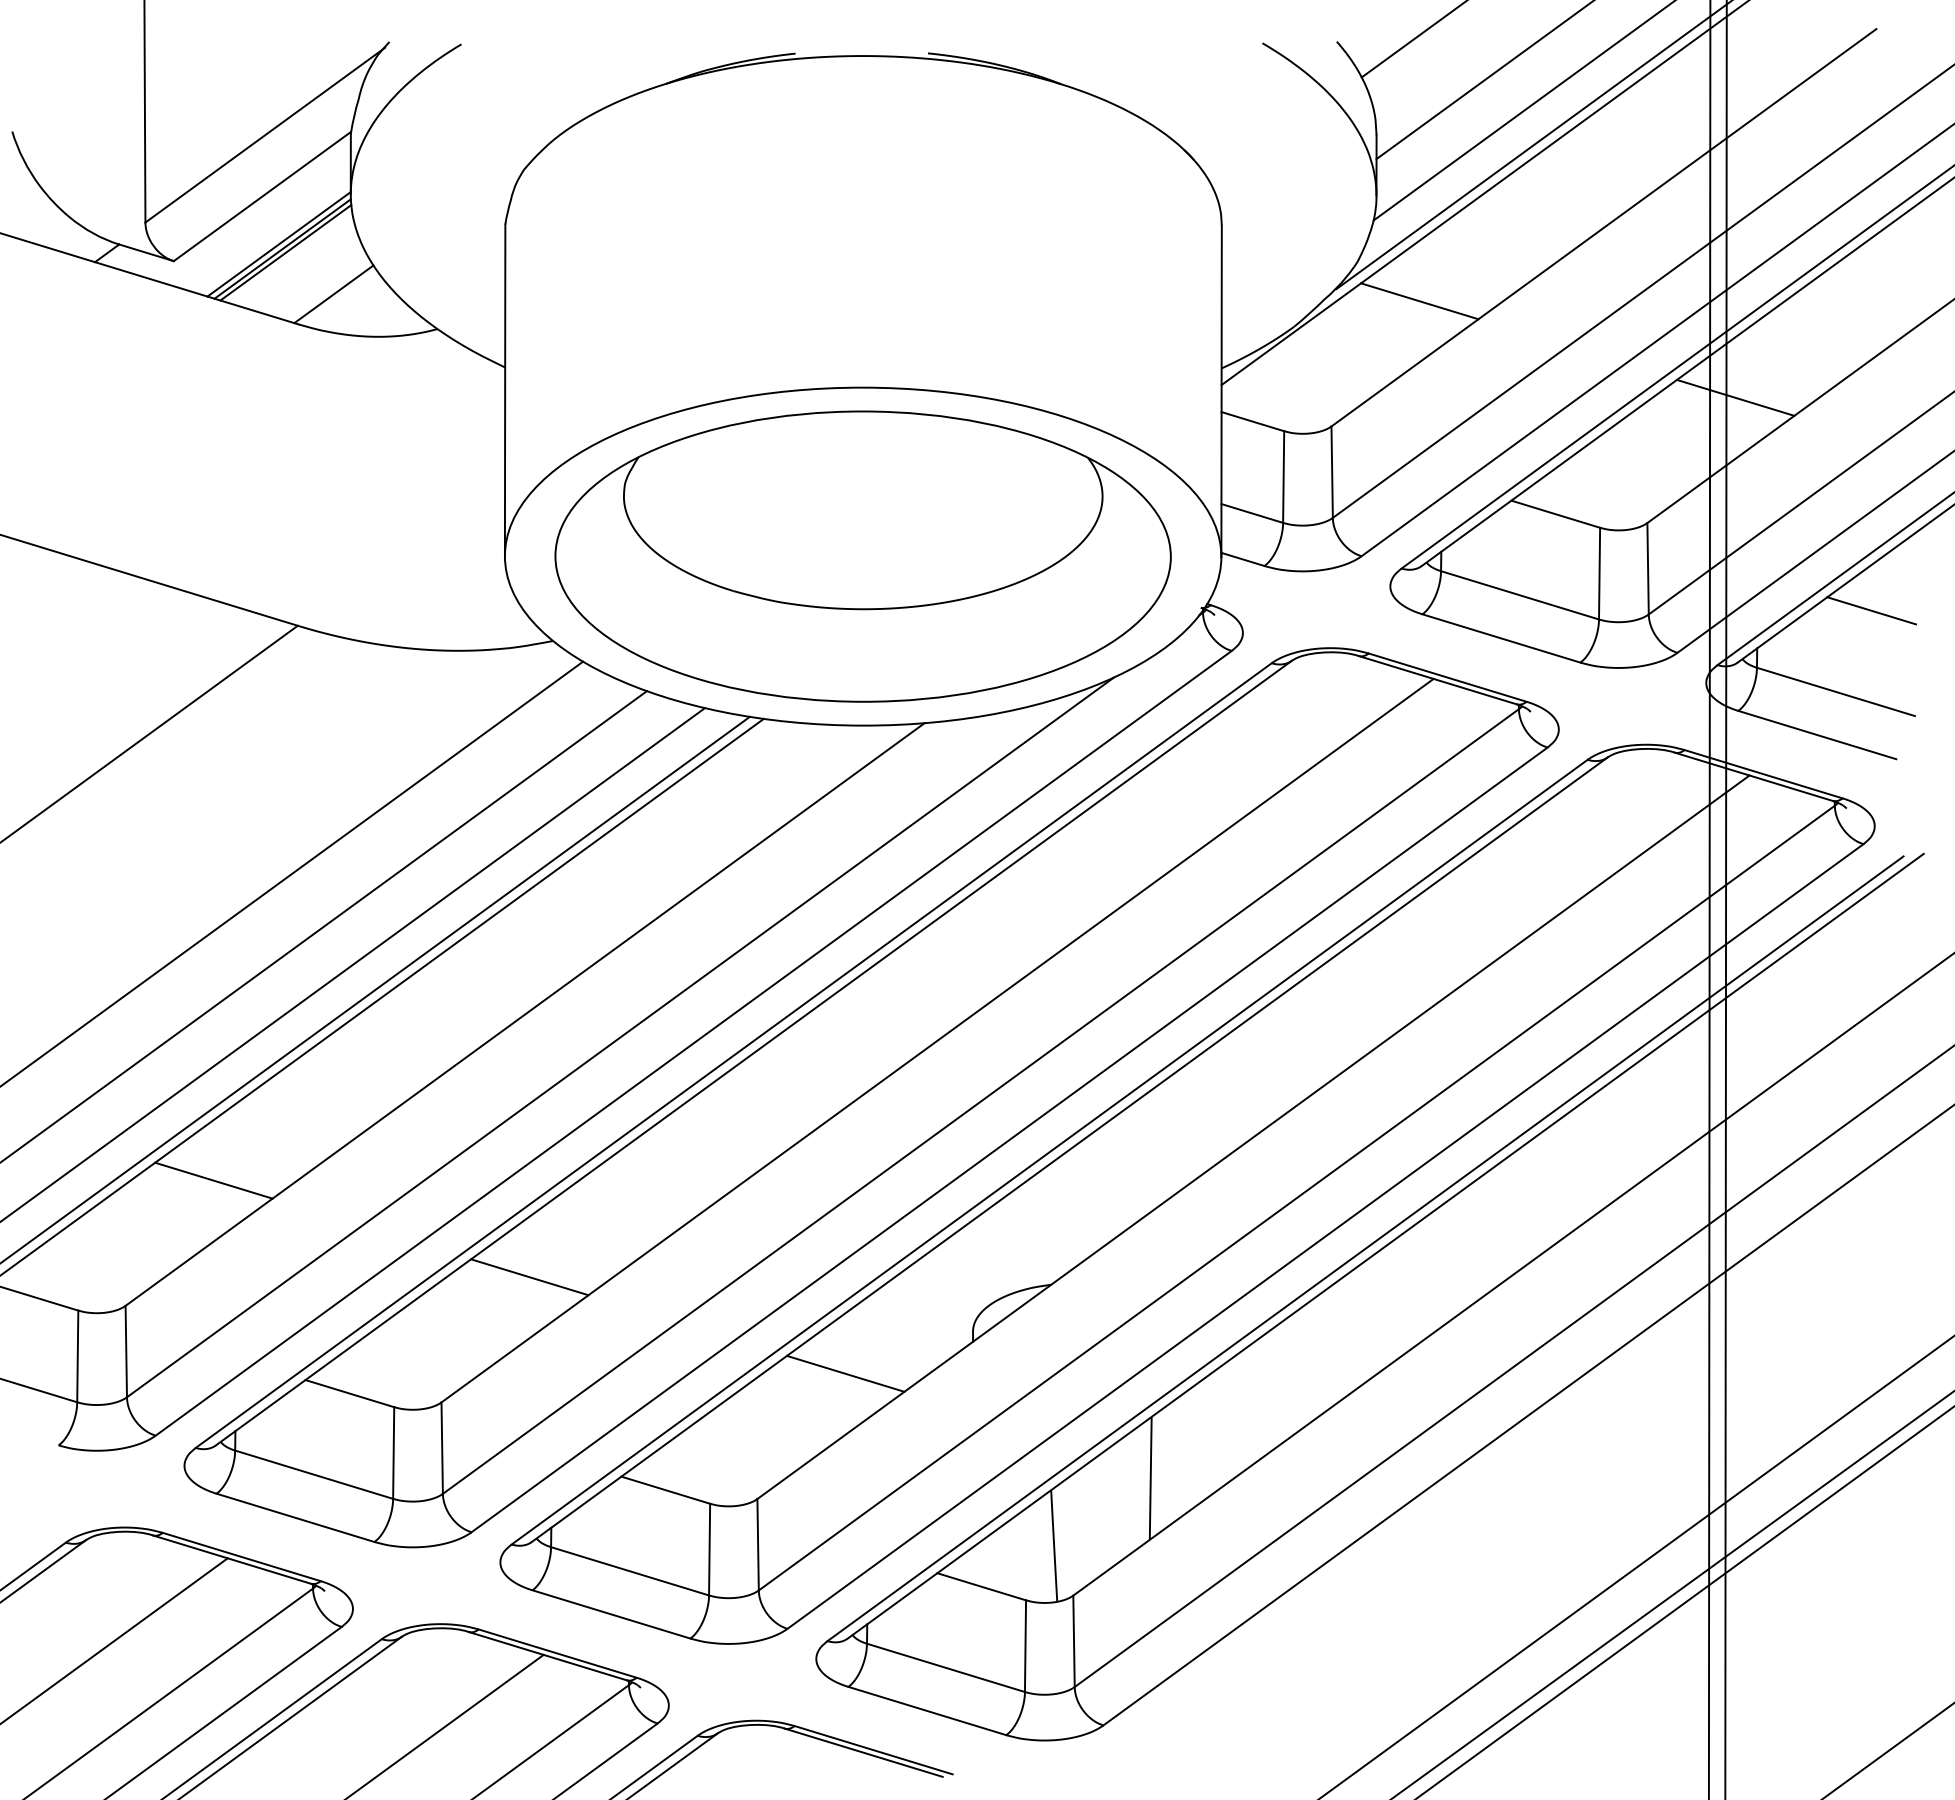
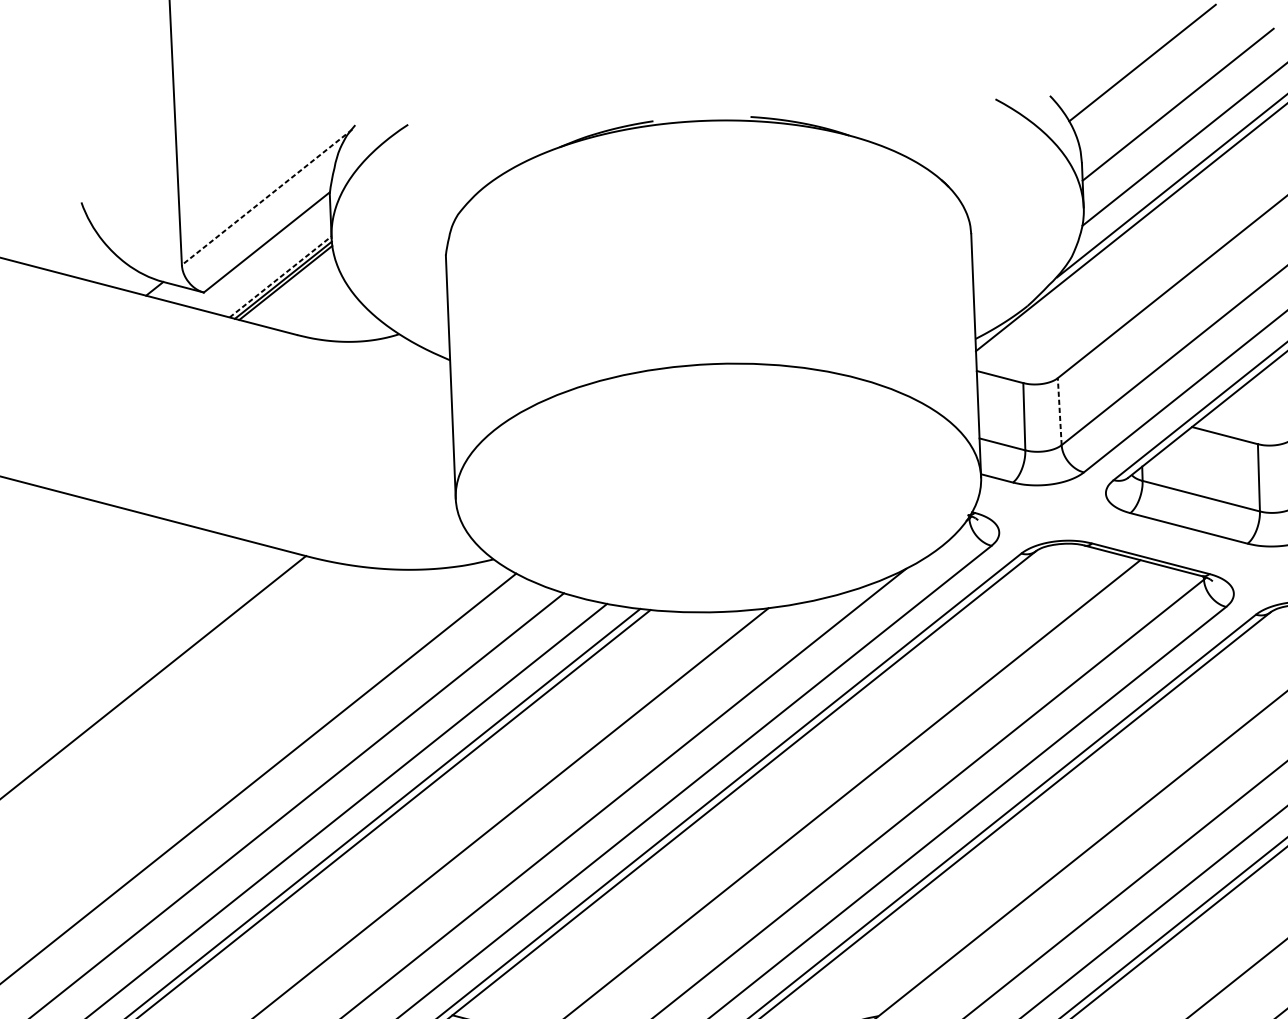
line: (264, 135) -> (266, 197), solid -> dashed
line: (279, 244) -> (280, 277), solid -> dashed
line: (333, 294) -> (322, 312), removed
line: (1419, 301) -> (1118, 283), removed
line: (1332, 472) -> (1060, 411), solid -> dashed
part: (862, 556) -> (717, 487), removed
line: (213, 1180) -> (261, 965), removed

